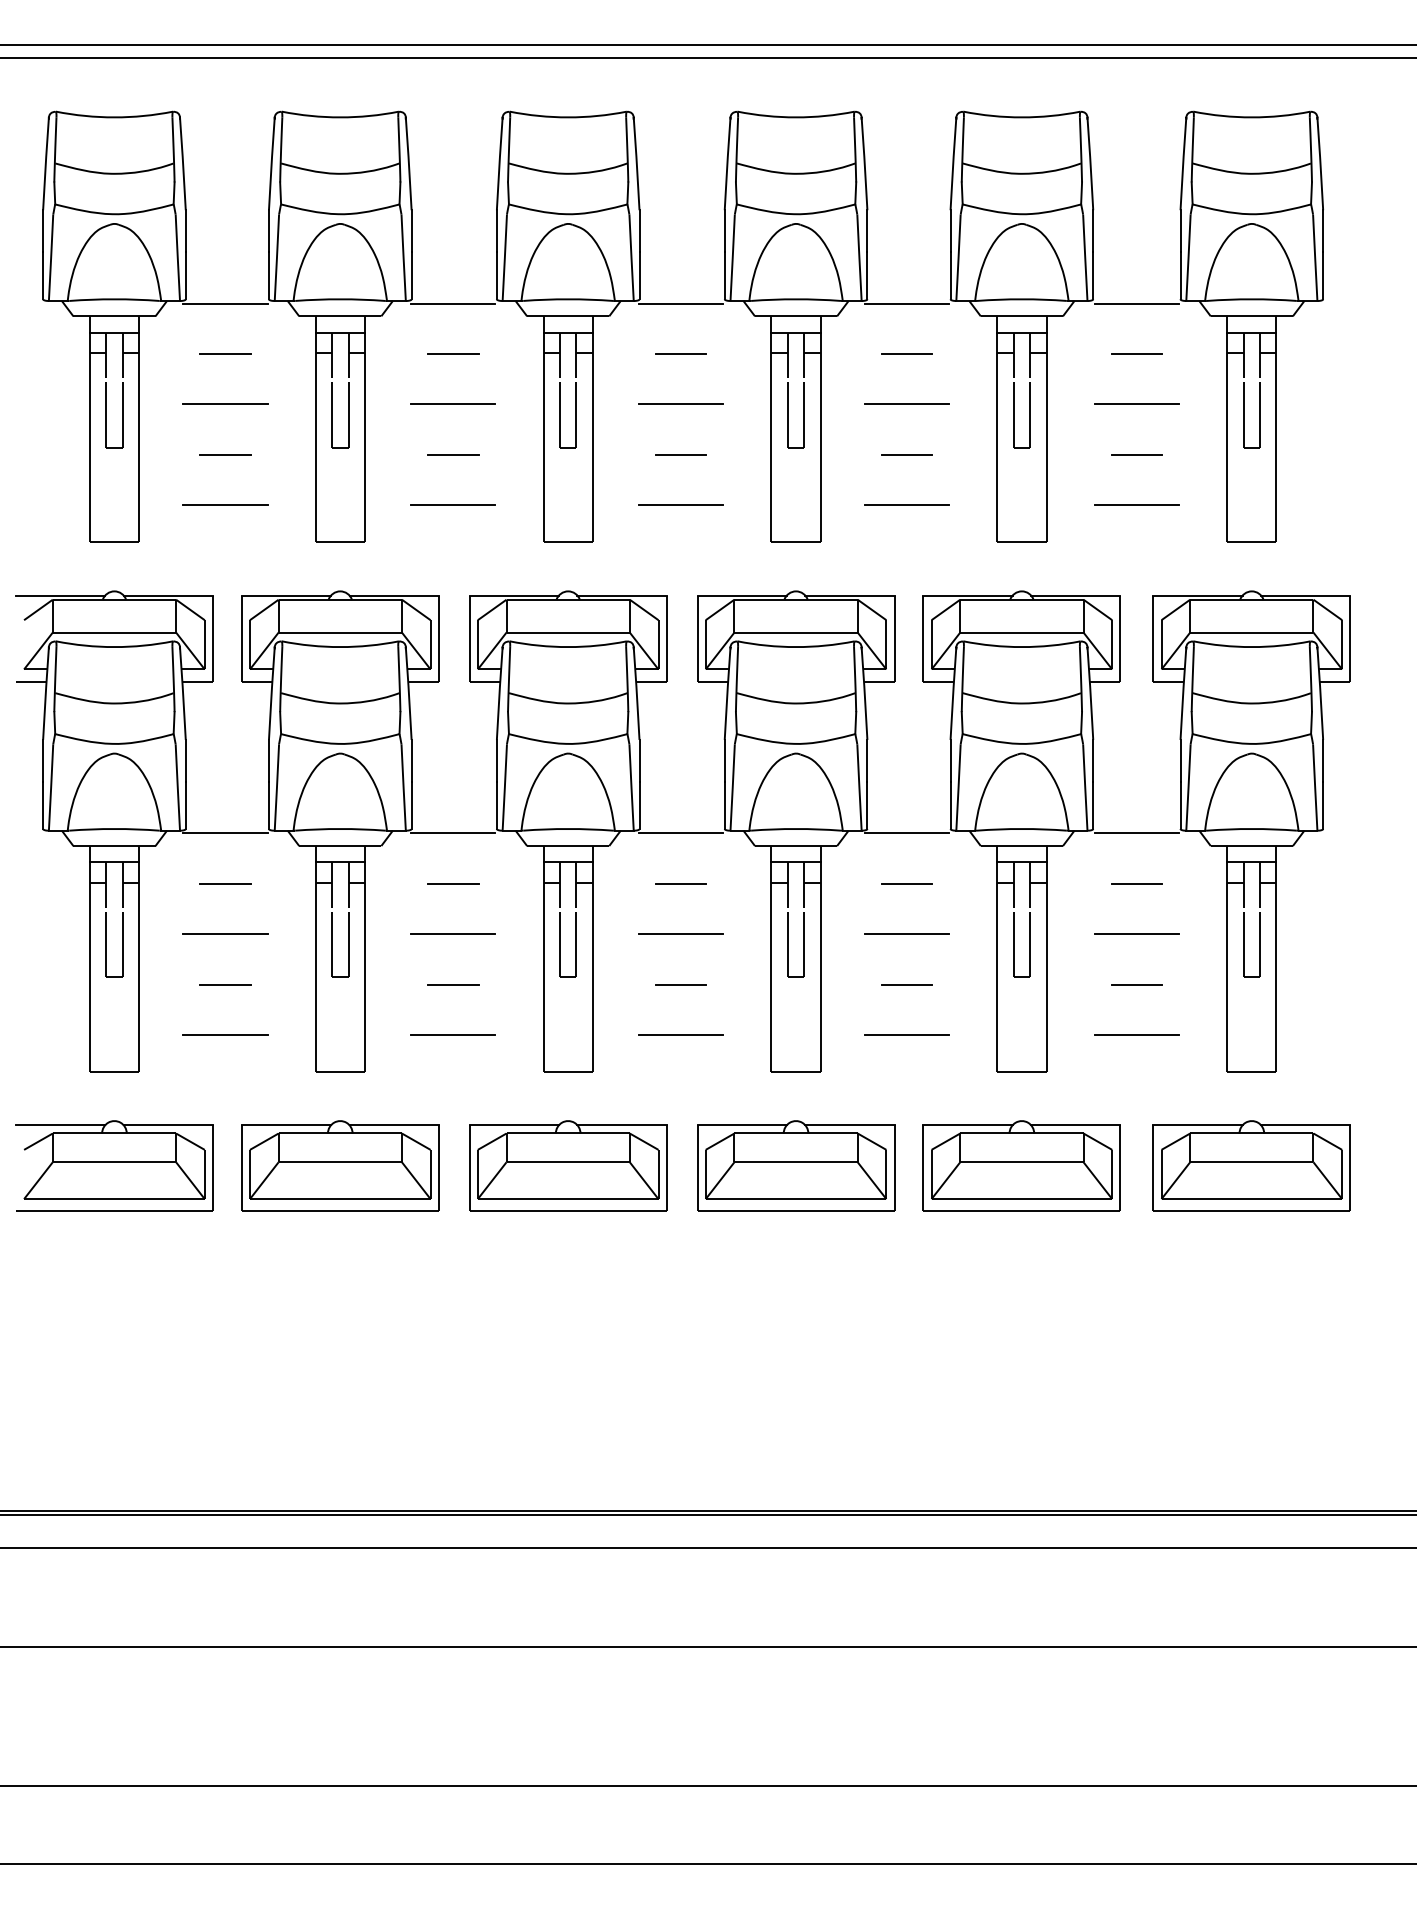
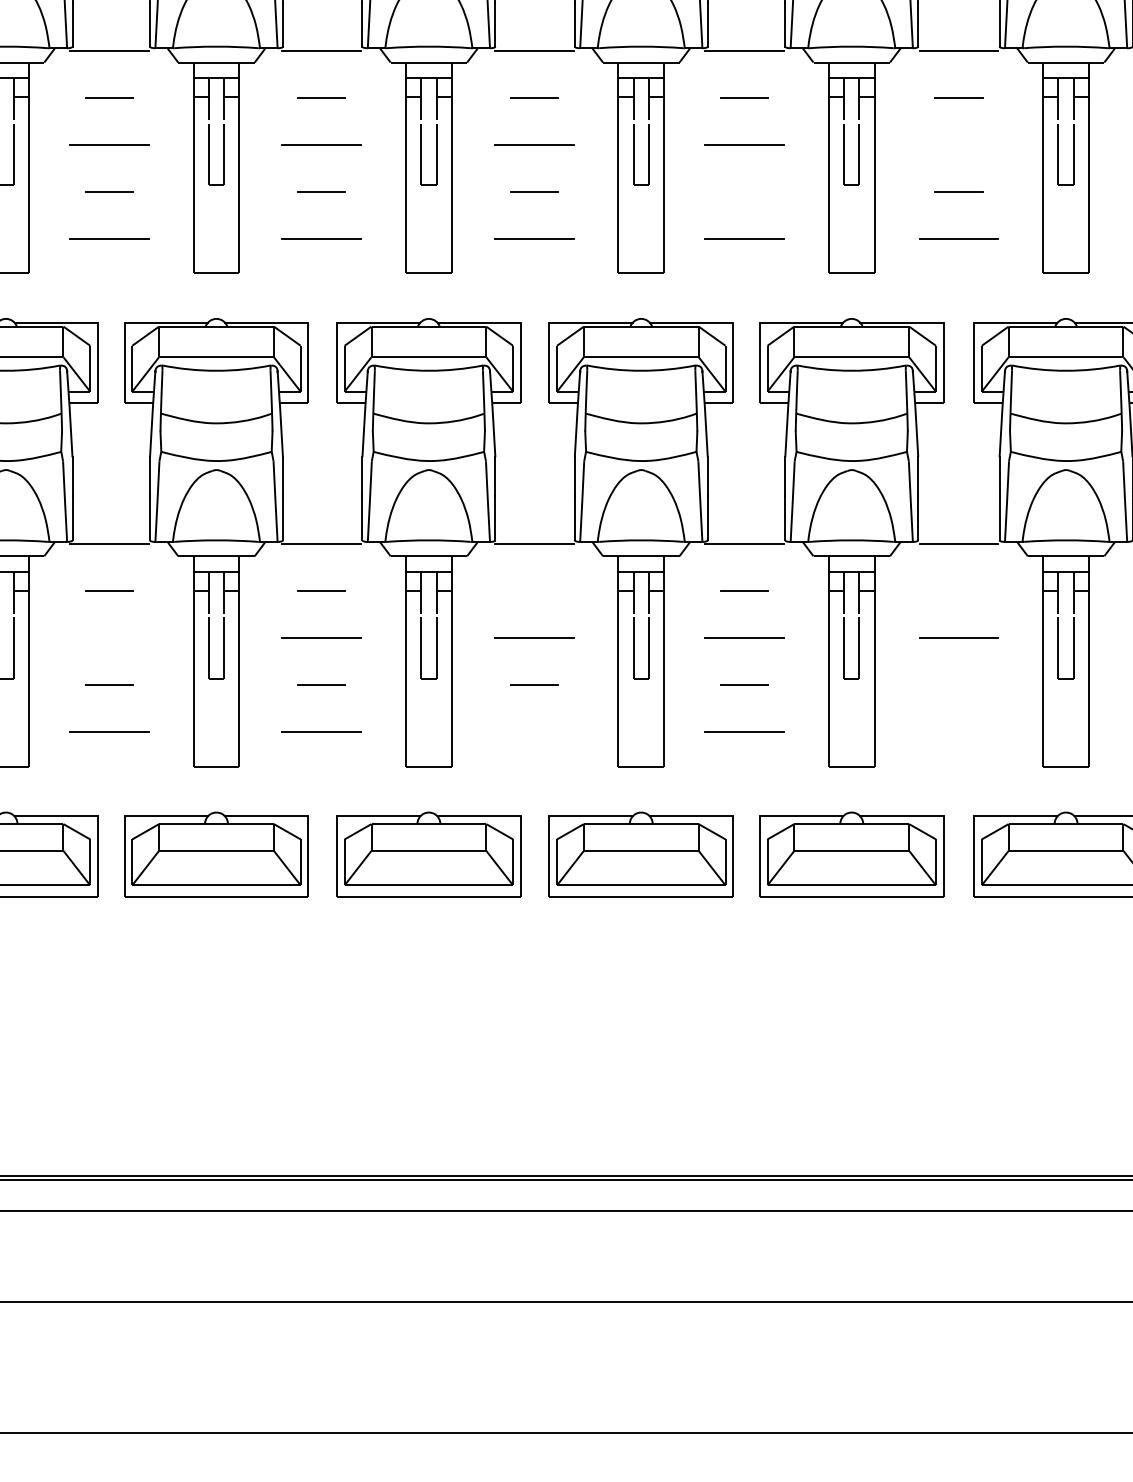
line: (1136, 404) -> (958, 144), removed
line: (906, 454) -> (744, 191), removed
line: (680, 883) -> (533, 591), removed
line: (1136, 883) -> (958, 591), removed
line: (225, 934) -> (109, 638), removed
line: (1136, 984) -> (958, 685), removed
line: (1136, 1034) -> (958, 731), removed
line: (680, 1035) -> (533, 732), removed

